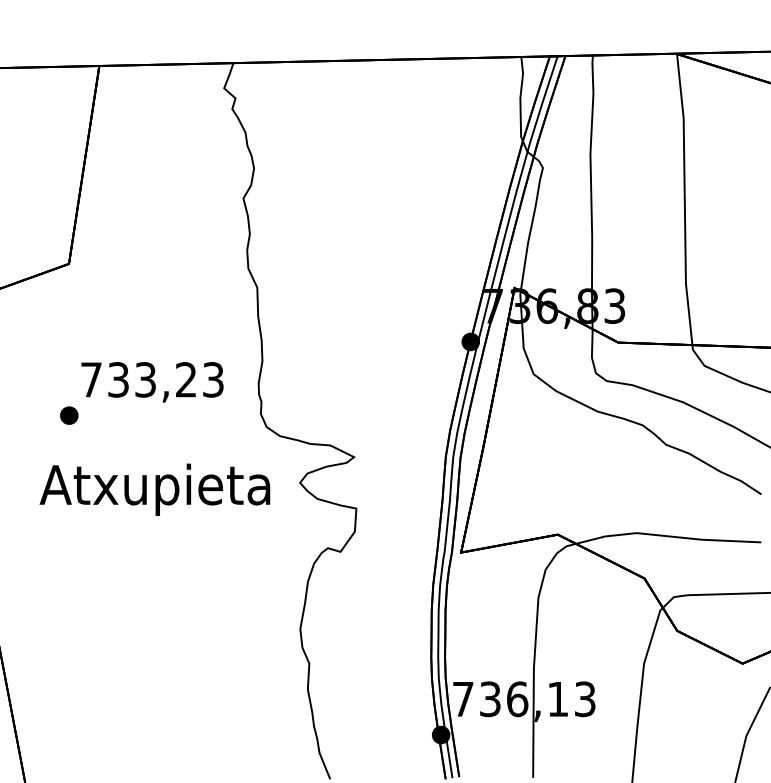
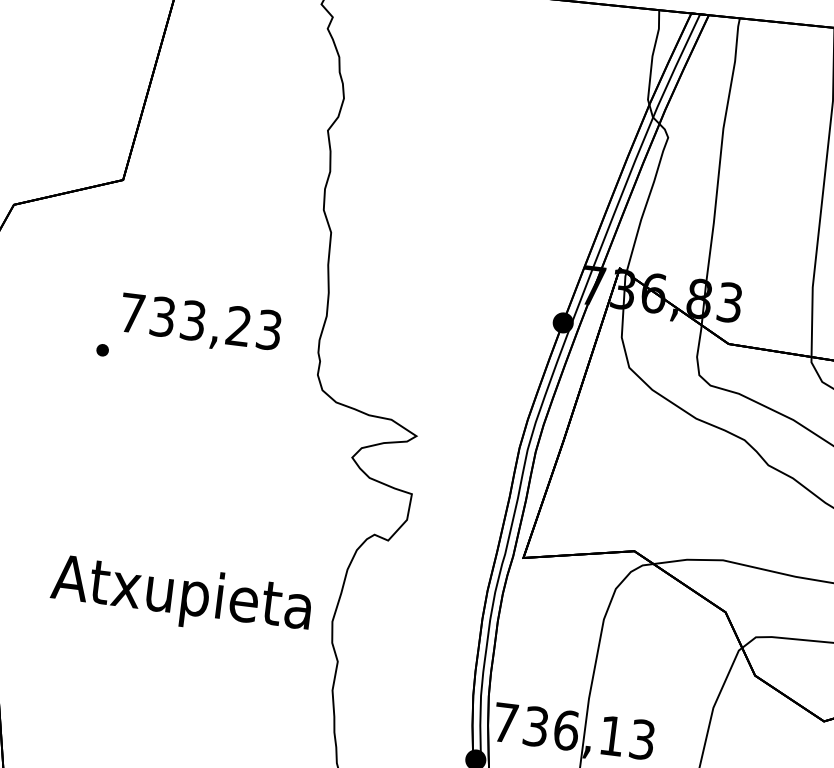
part: (69, 415) -> (102, 350), size x0.6
text: (154, 489) -> (180, 596), moved

